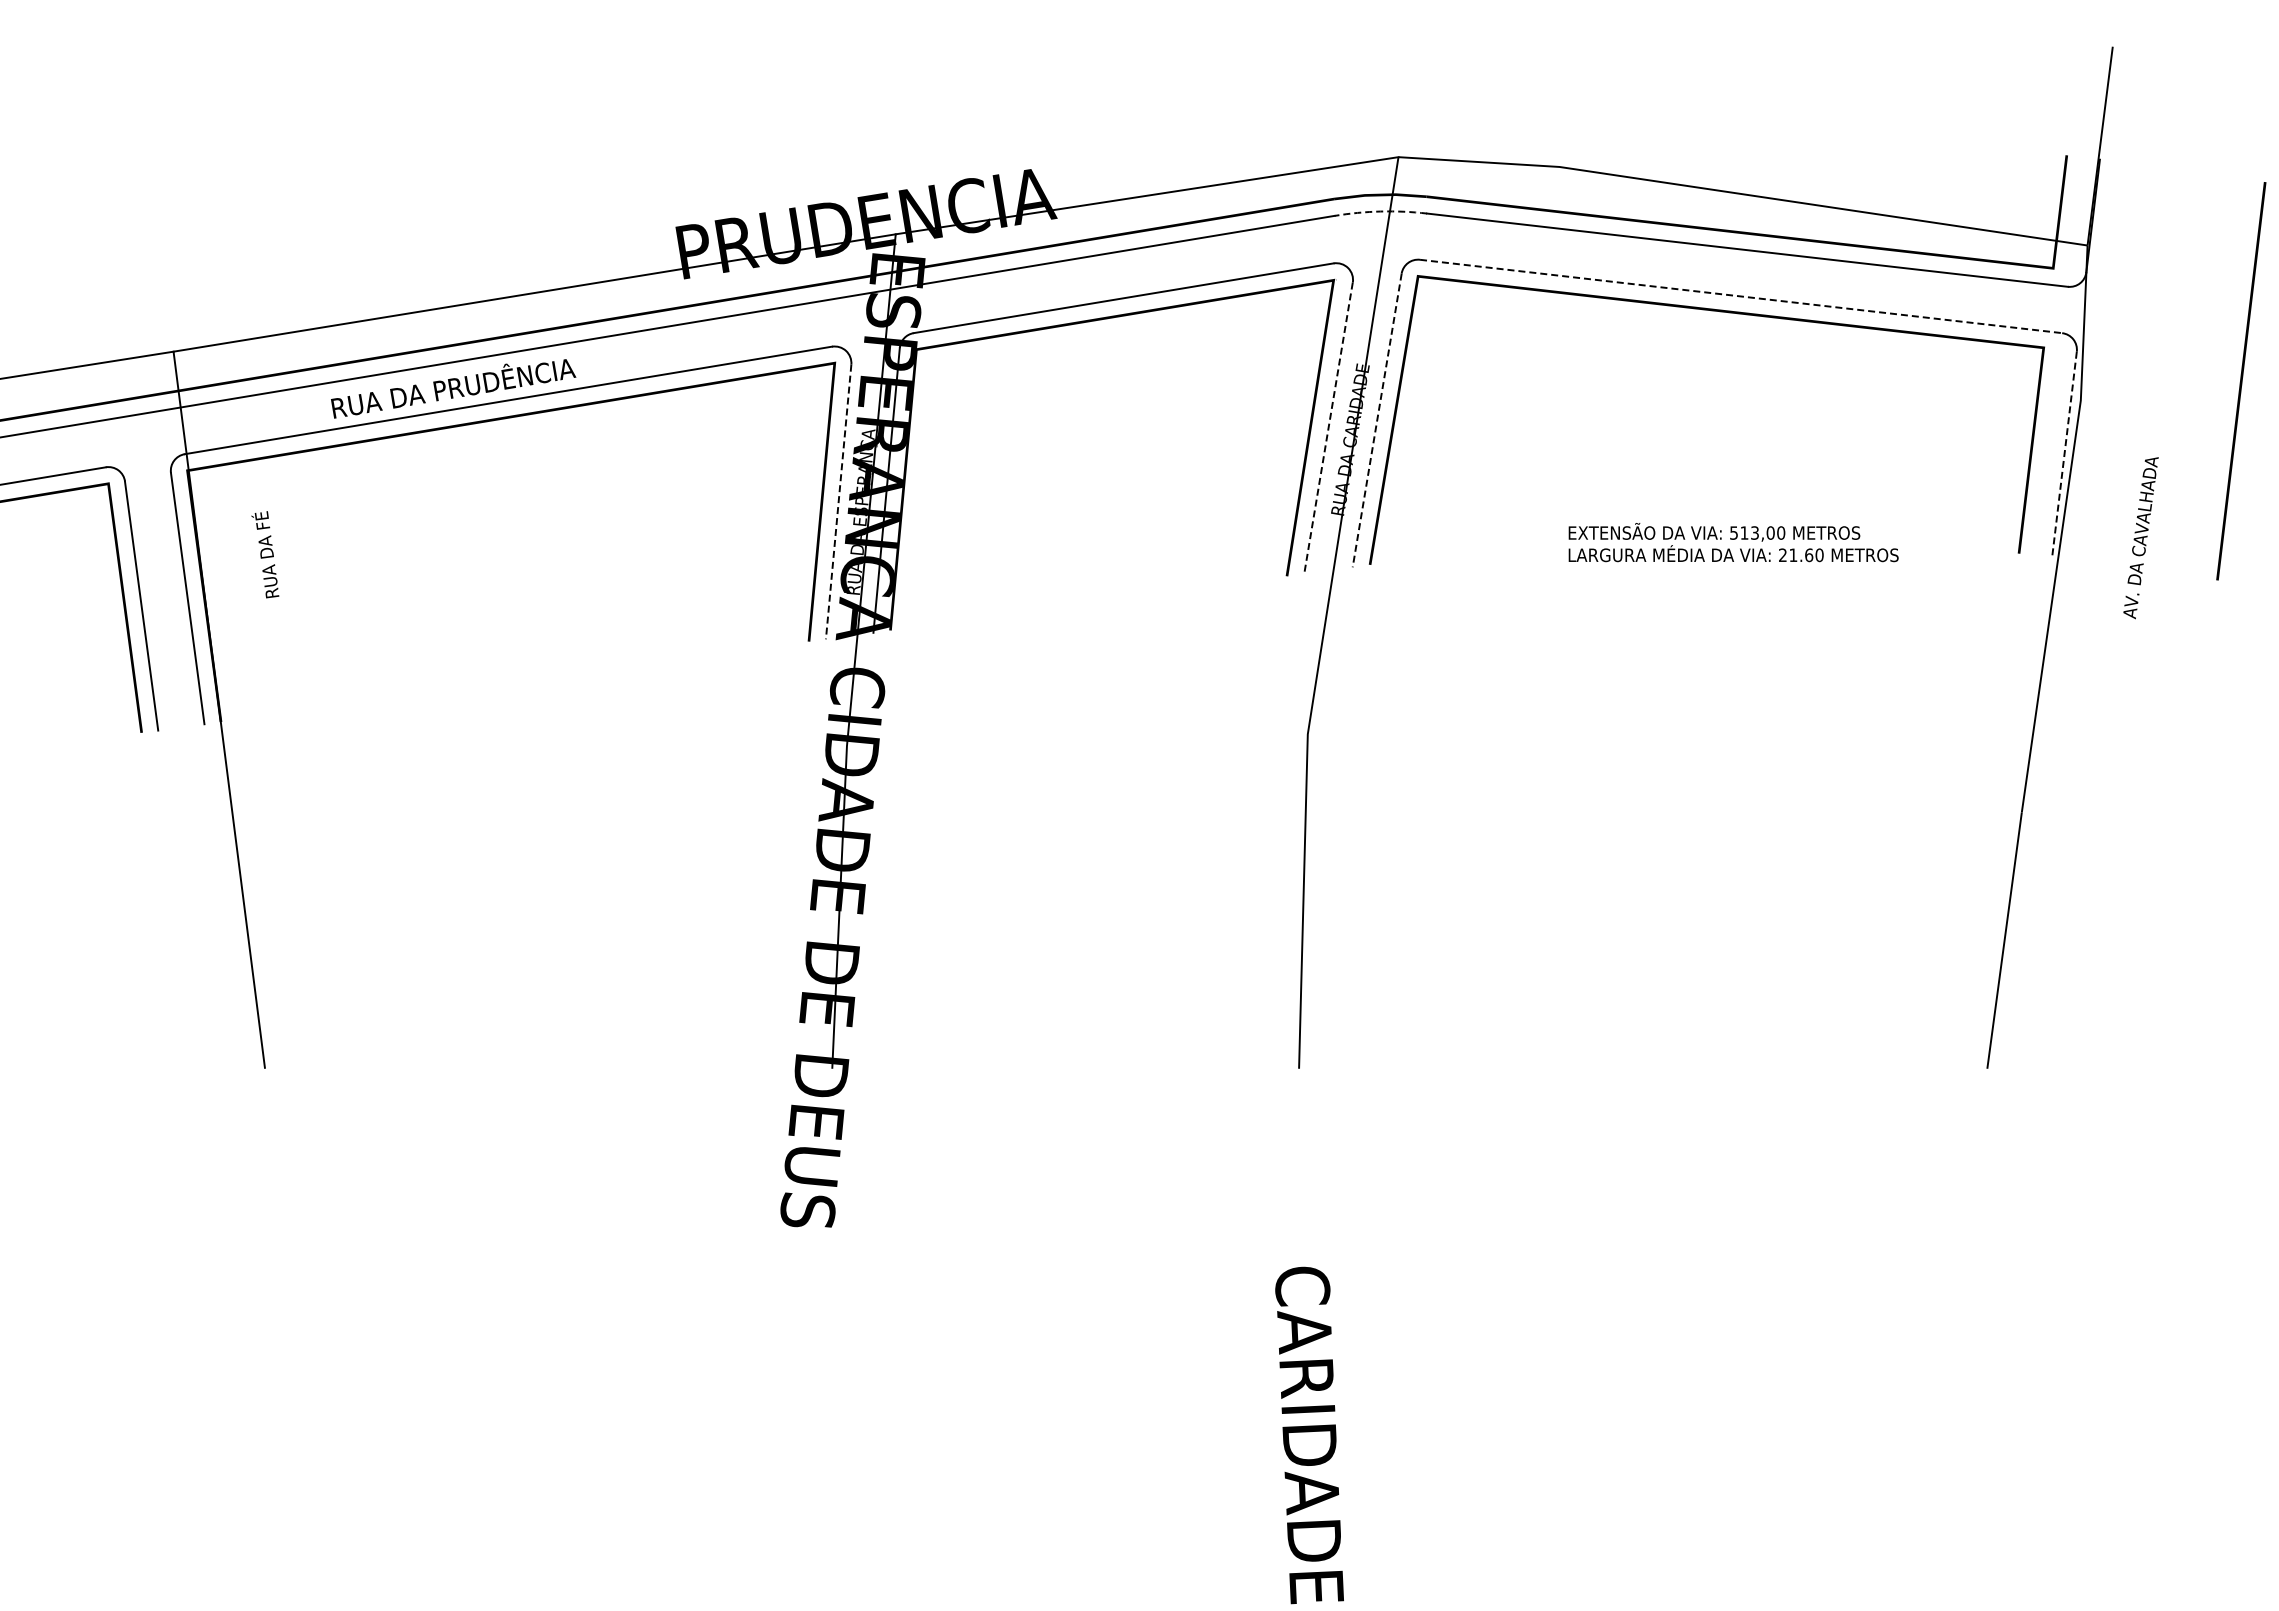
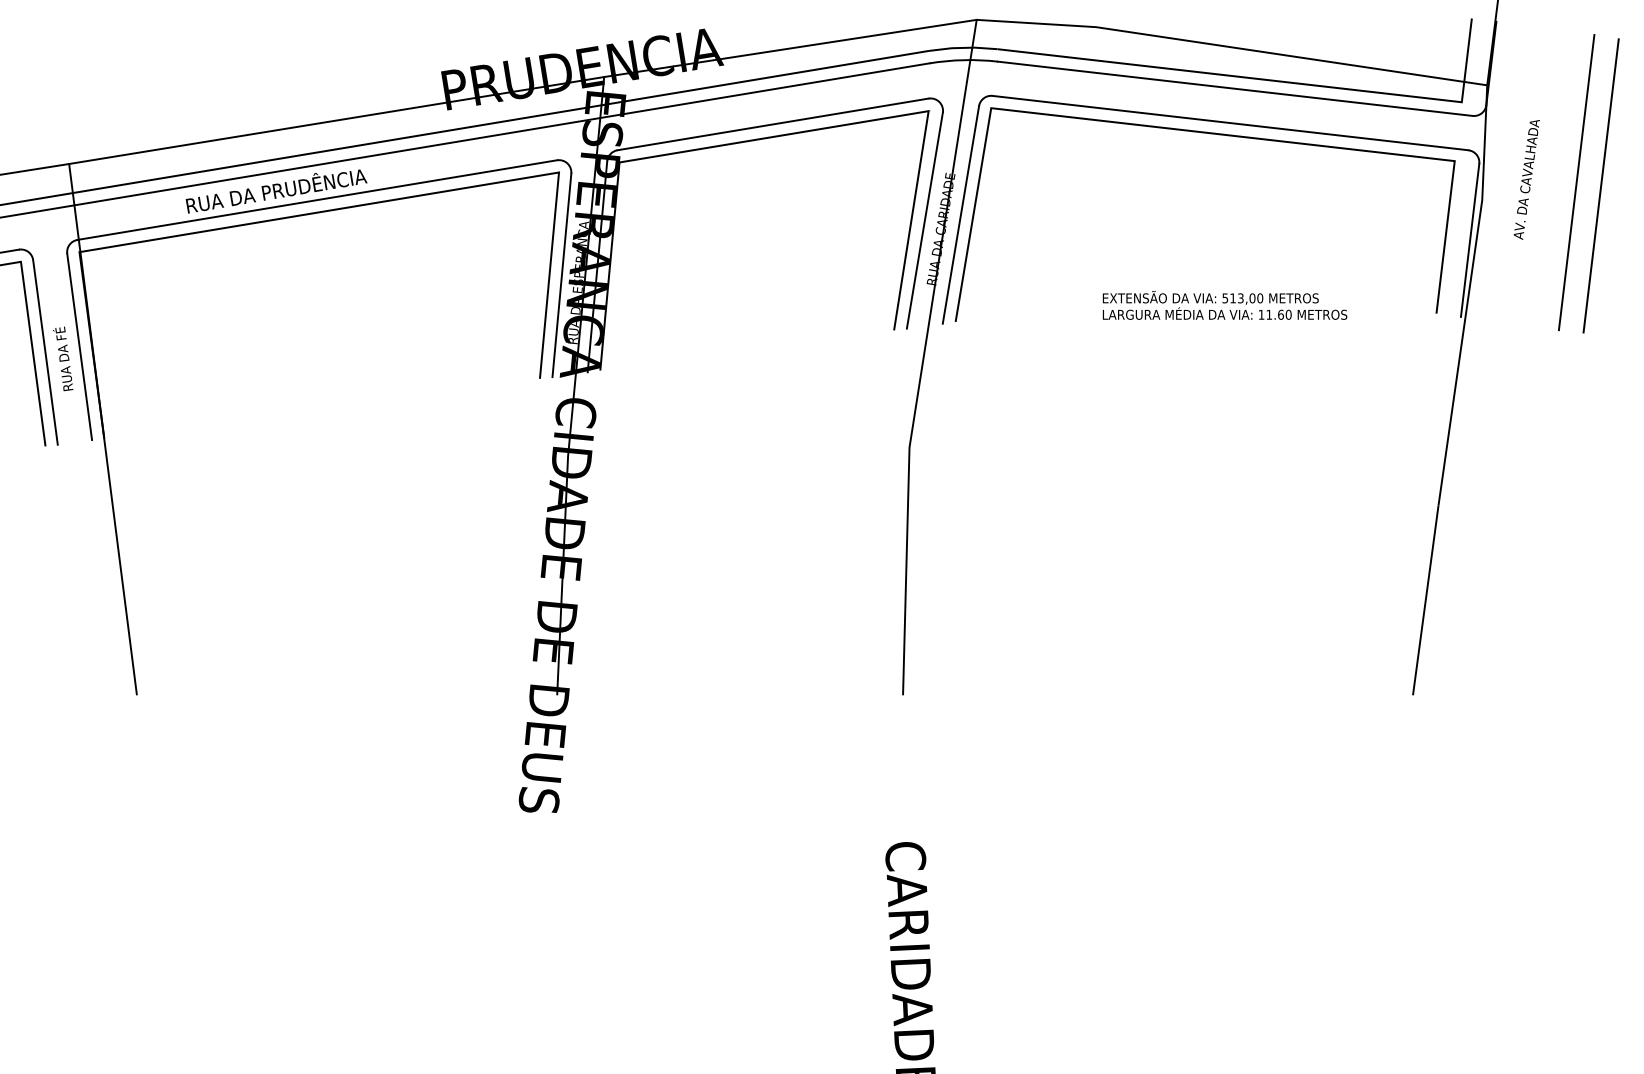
arc: (1380, 211) -> (963, 60), dashed -> solid
line: (1741, 296) -> (1230, 123), dashed -> solid
line: (2208, 376) -> (1576, 182), added
line: (1377, 420) -> (961, 214), dashed -> solid
line: (1328, 428) -> (924, 220), dashed -> solid
line: (2064, 454) -> (1470, 240), dashed -> solid
line: (838, 502) -> (561, 275), dashed -> solid
text: (2140, 538) -> (1526, 180), moved
text: (265, 554) -> (63, 358), moved
text: (1782, 554) -> (1261, 314), 21.60 -> 11.60

